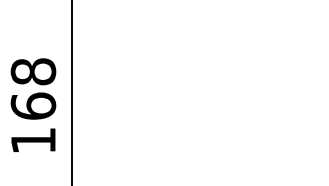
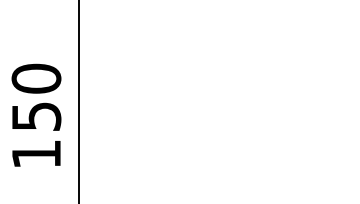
text: (33, 88) -> (36, 97), 168 -> 150

